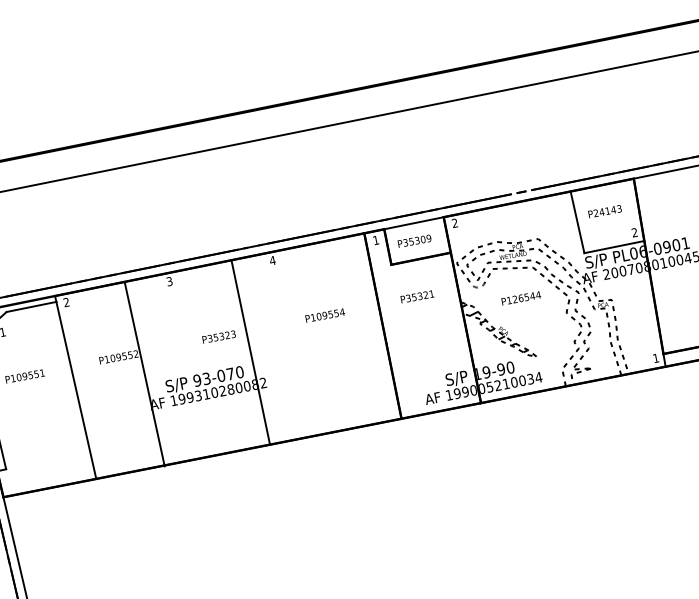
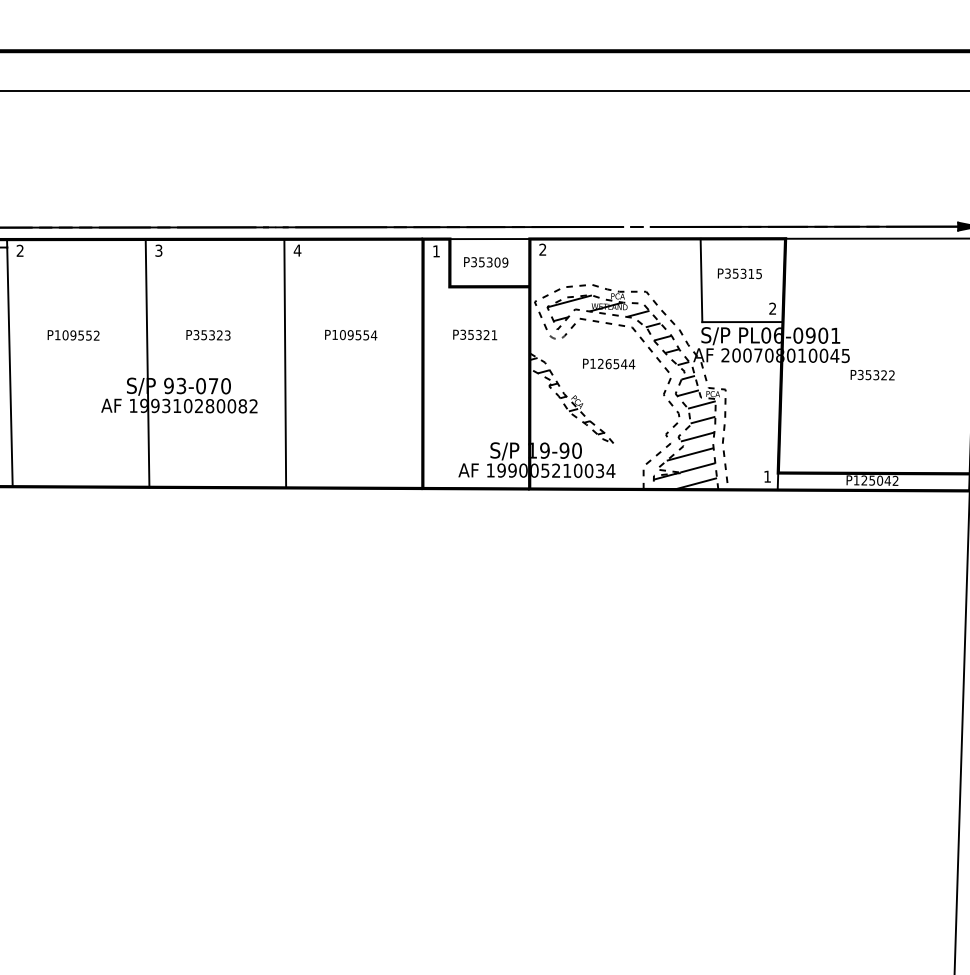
text: (607, 210) -> (743, 273), P24143 -> P35315
hatch: (543, 315) -> (632, 392), added
line: (250, 352) -> (285, 363), moved
line: (144, 374) -> (147, 363), moved

